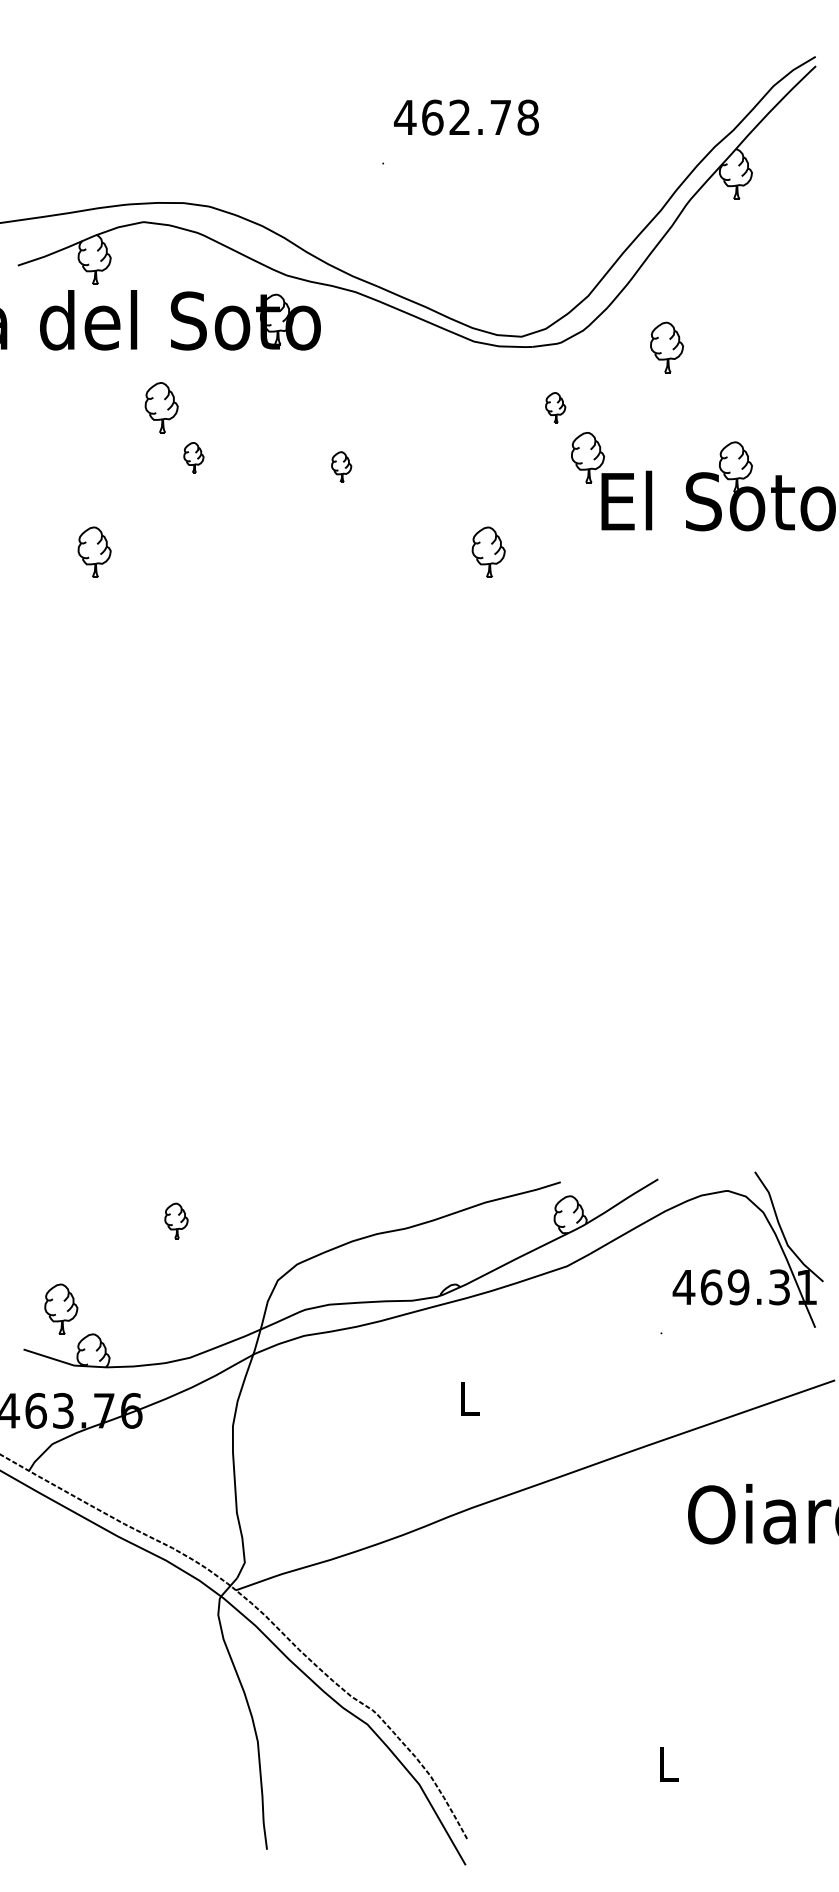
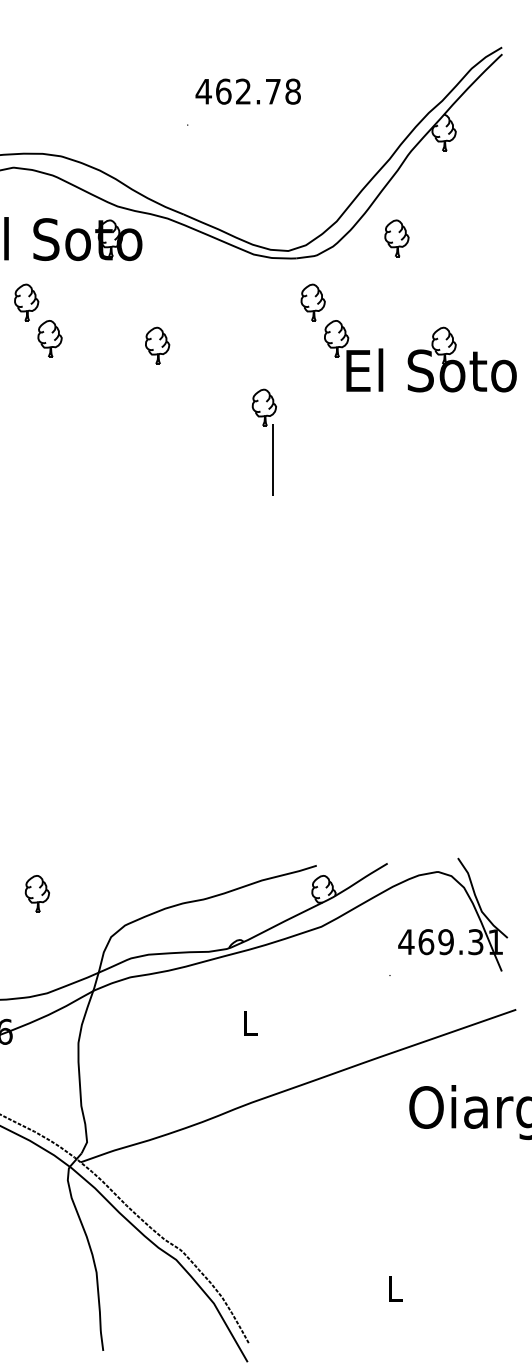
part: (666, 347) -> (396, 238), moved
part: (555, 407) -> (312, 302), size x1.67
part: (193, 457) -> (49, 338), size x1.67
part: (341, 466) -> (157, 345), size x1.67
line: (500, 623) -> (272, 459), added
part: (176, 1220) -> (37, 893), size x1.43

